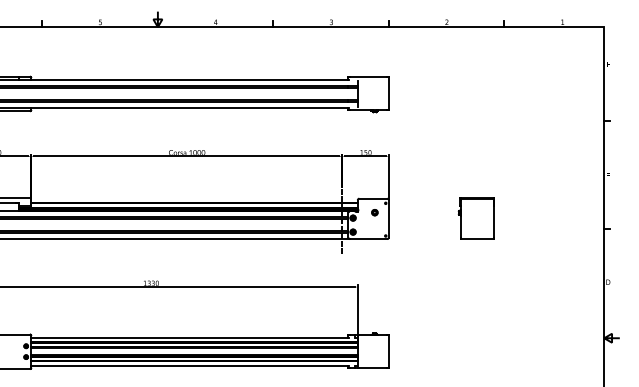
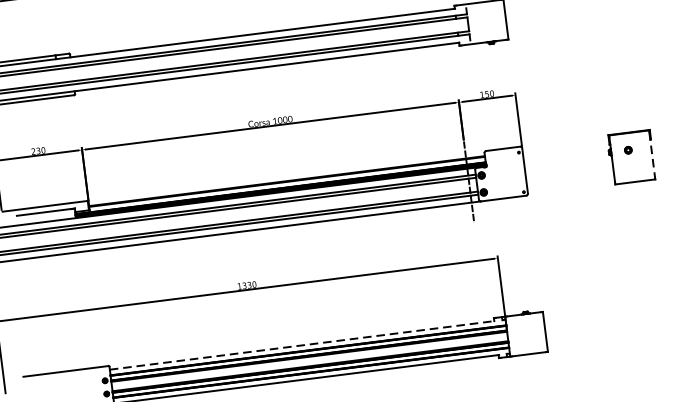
part: (374, 212) -> (627, 150), moved
line: (493, 218) -> (651, 154), solid -> dashed
line: (190, 337) -> (302, 345), solid -> dashed

